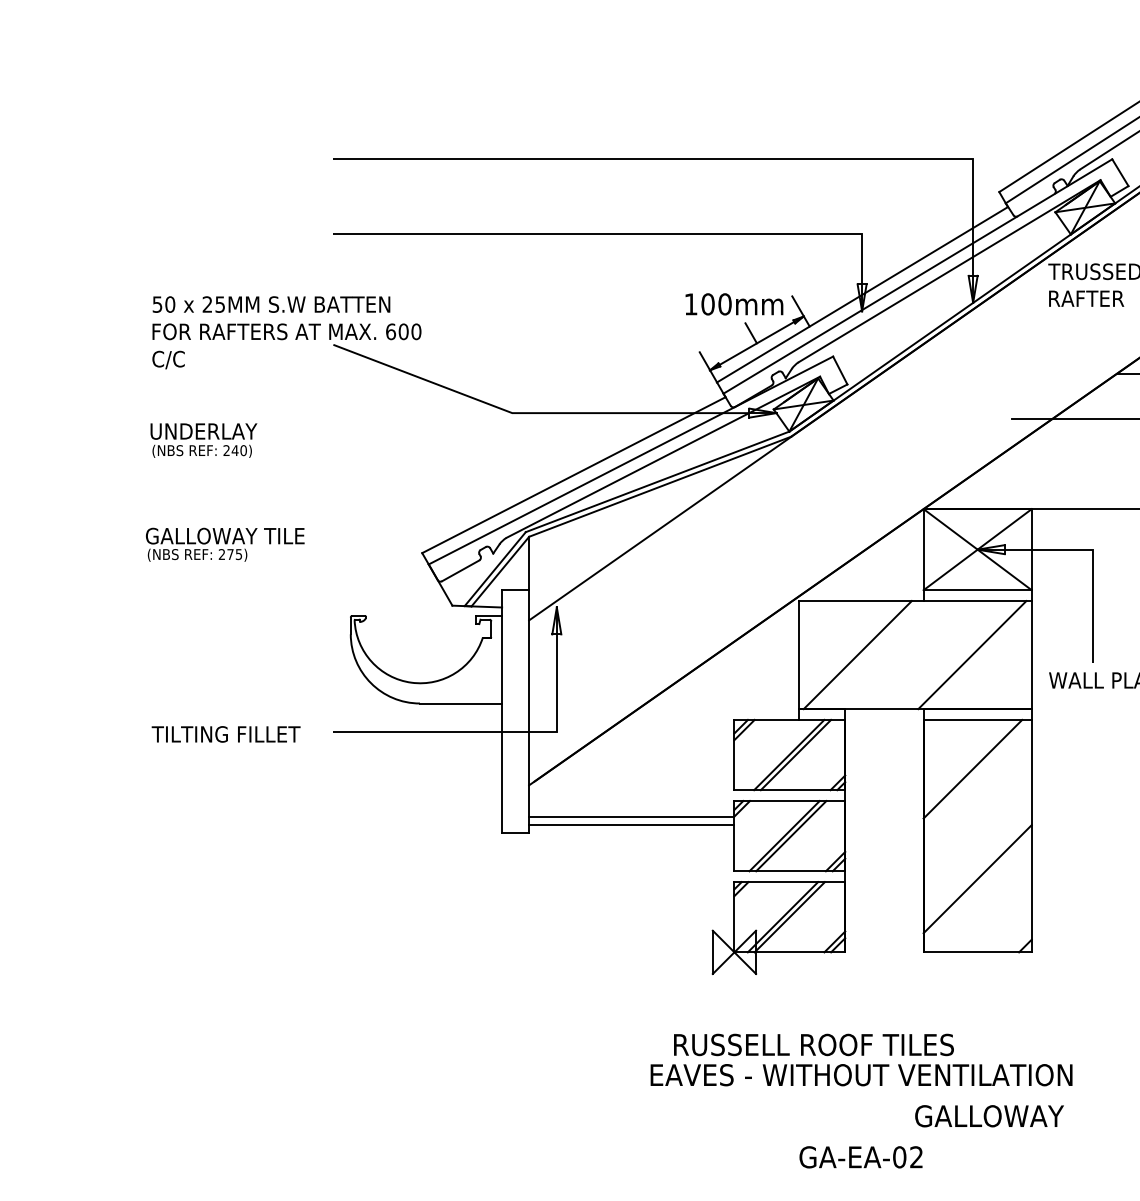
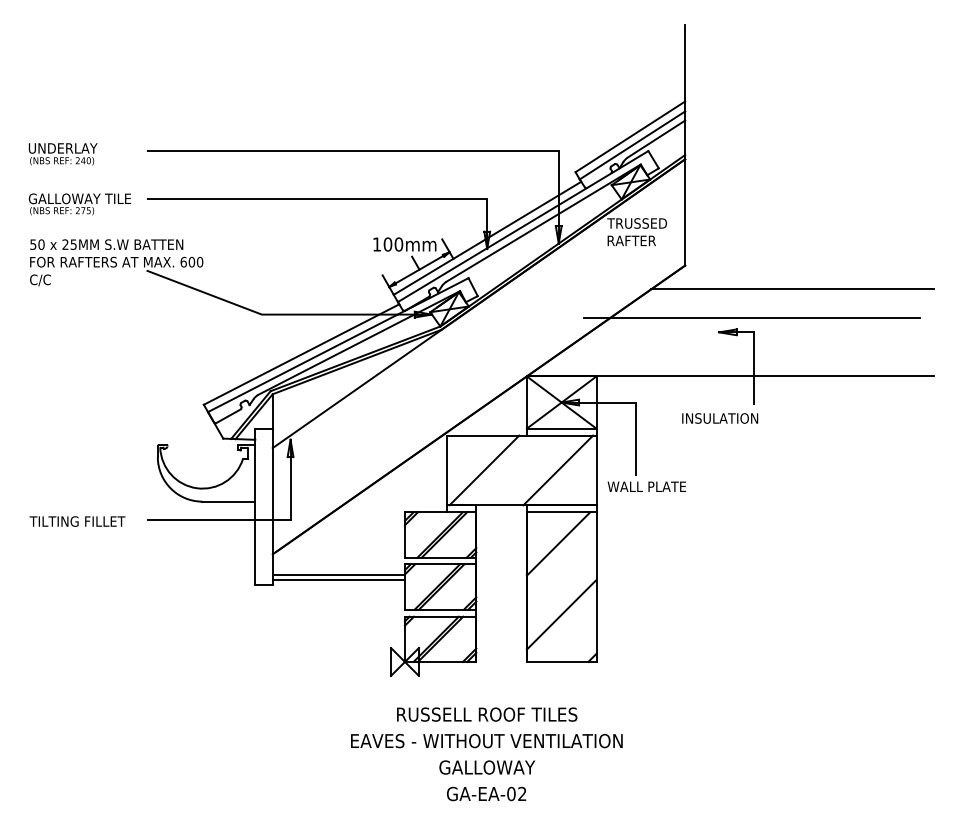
text: (202, 440) -> (62, 154), moved
text: (224, 544) -> (79, 204), moved
text: (814, 1044) -> (487, 714), moved
text: (989, 1116) -> (487, 767), moved

